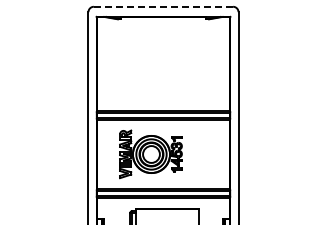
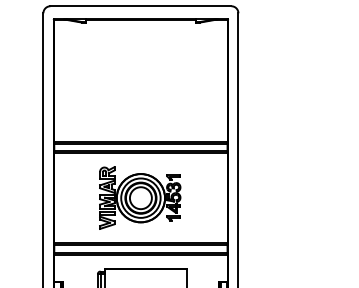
line: (163, 6) -> (140, 5), dashed -> solid
part: (150, 154) -> (139, 198), moved

